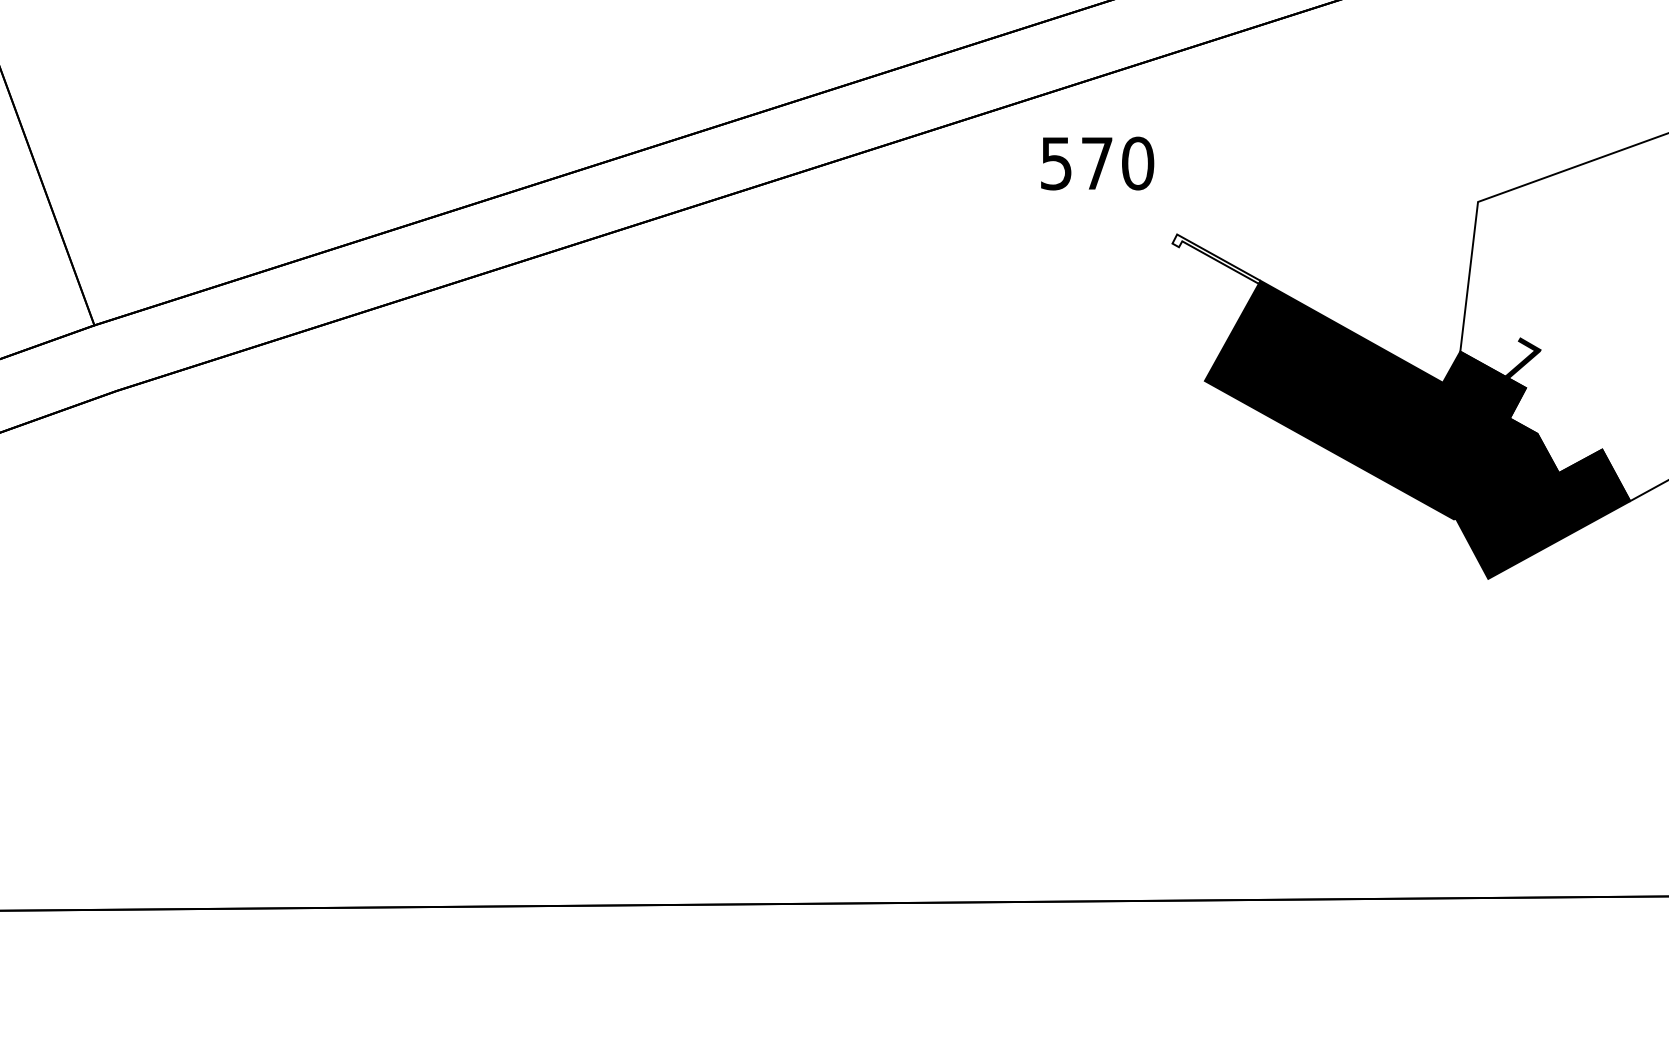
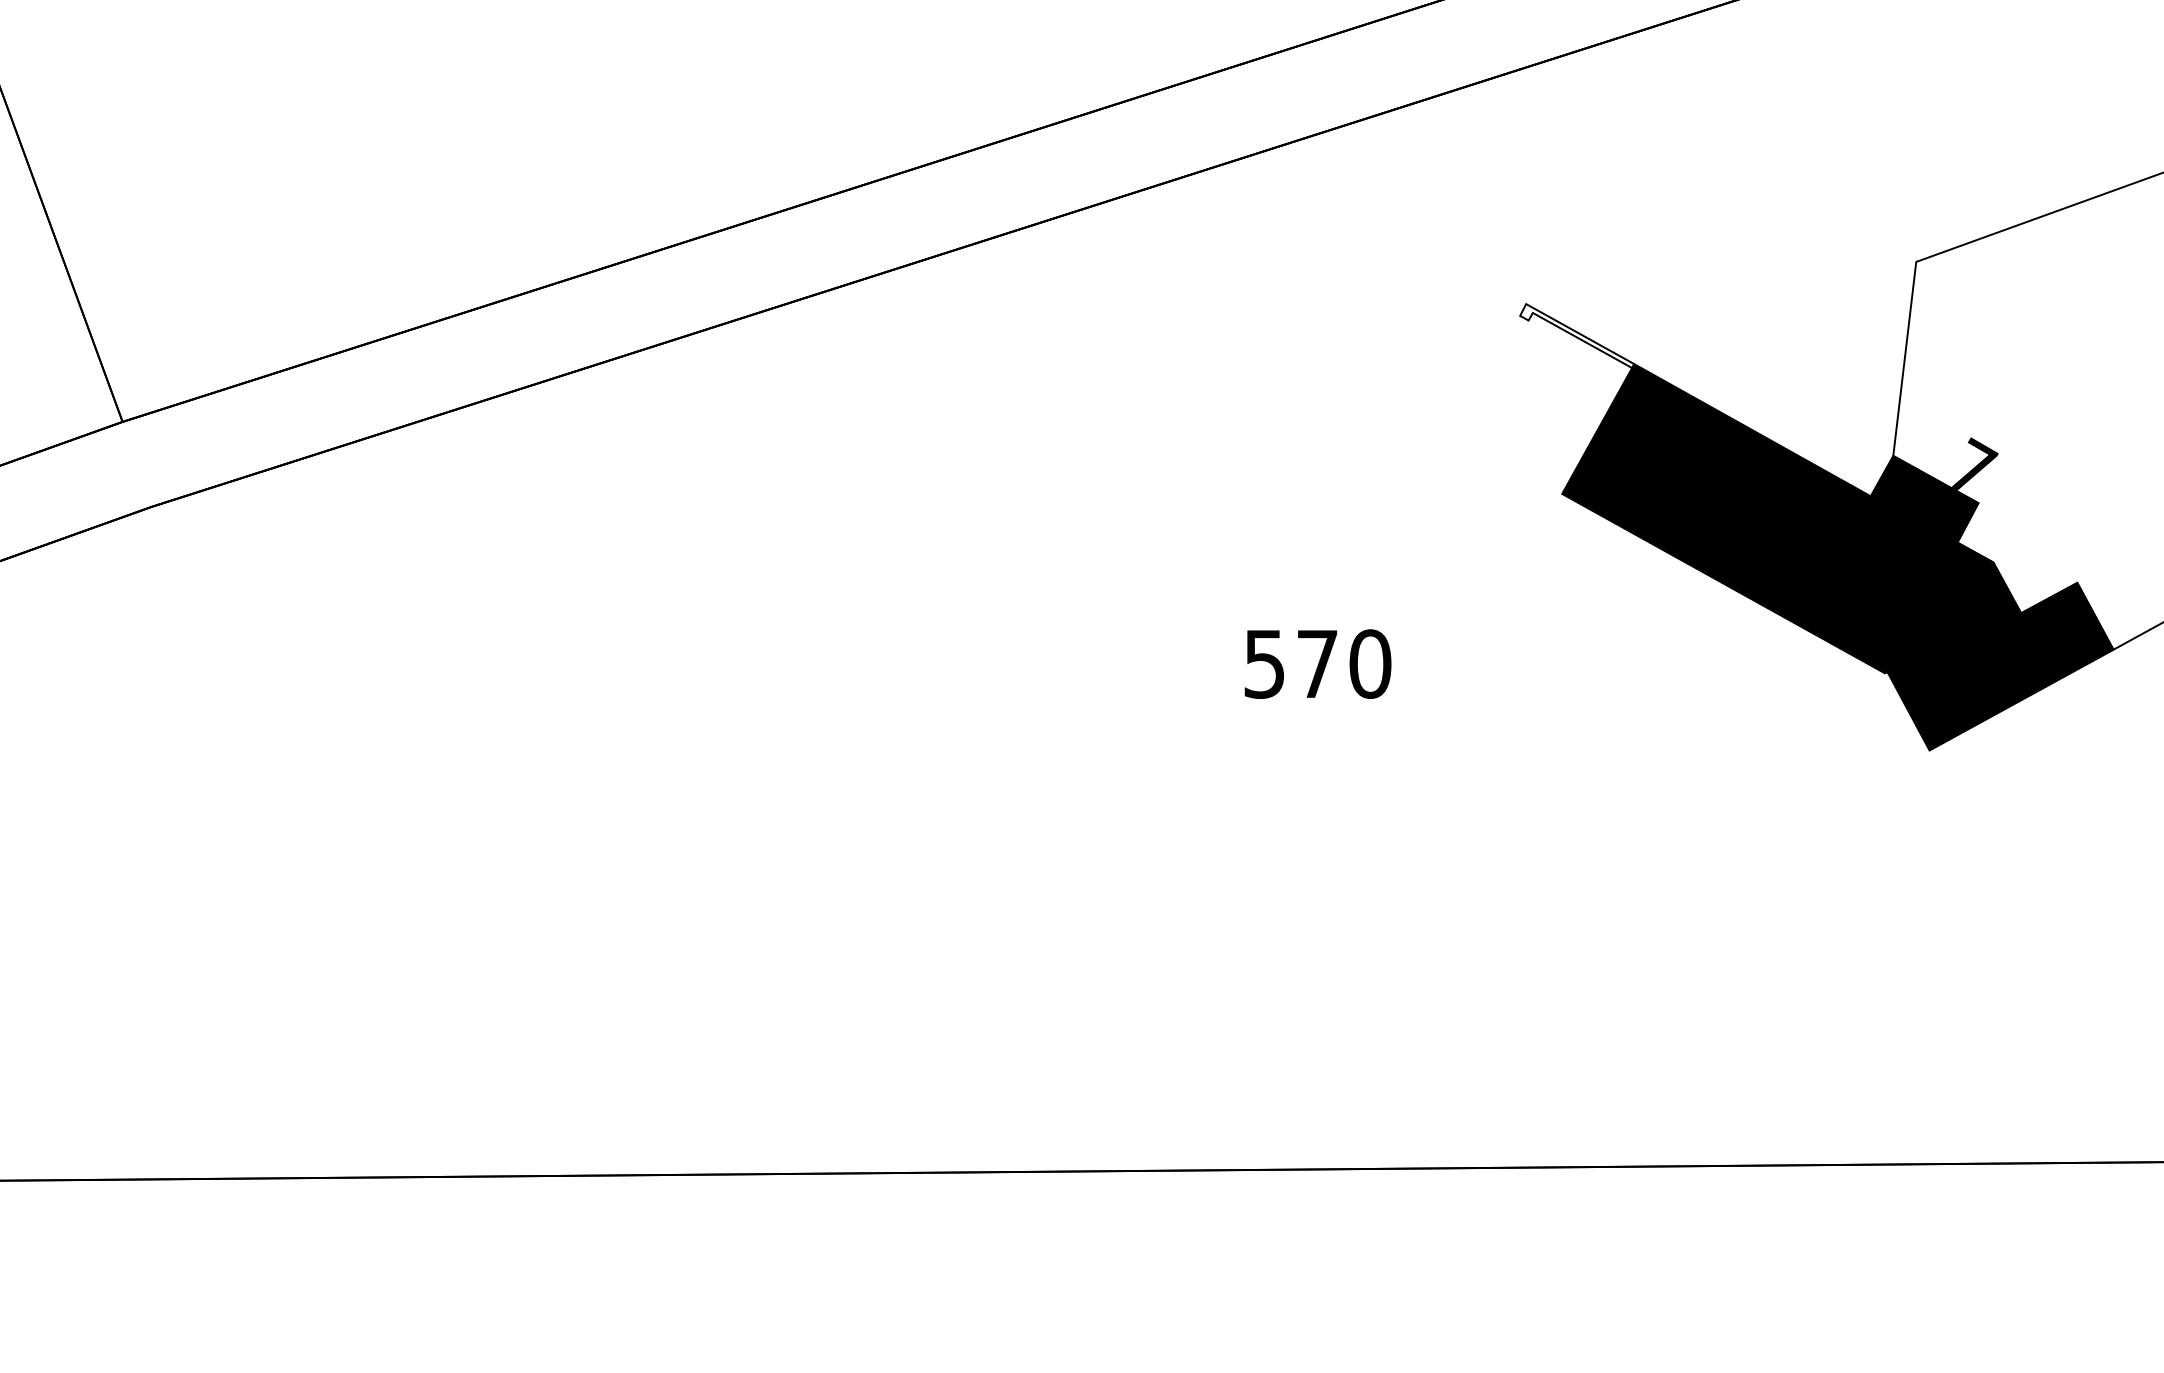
text: (1097, 163) -> (1317, 663), moved

